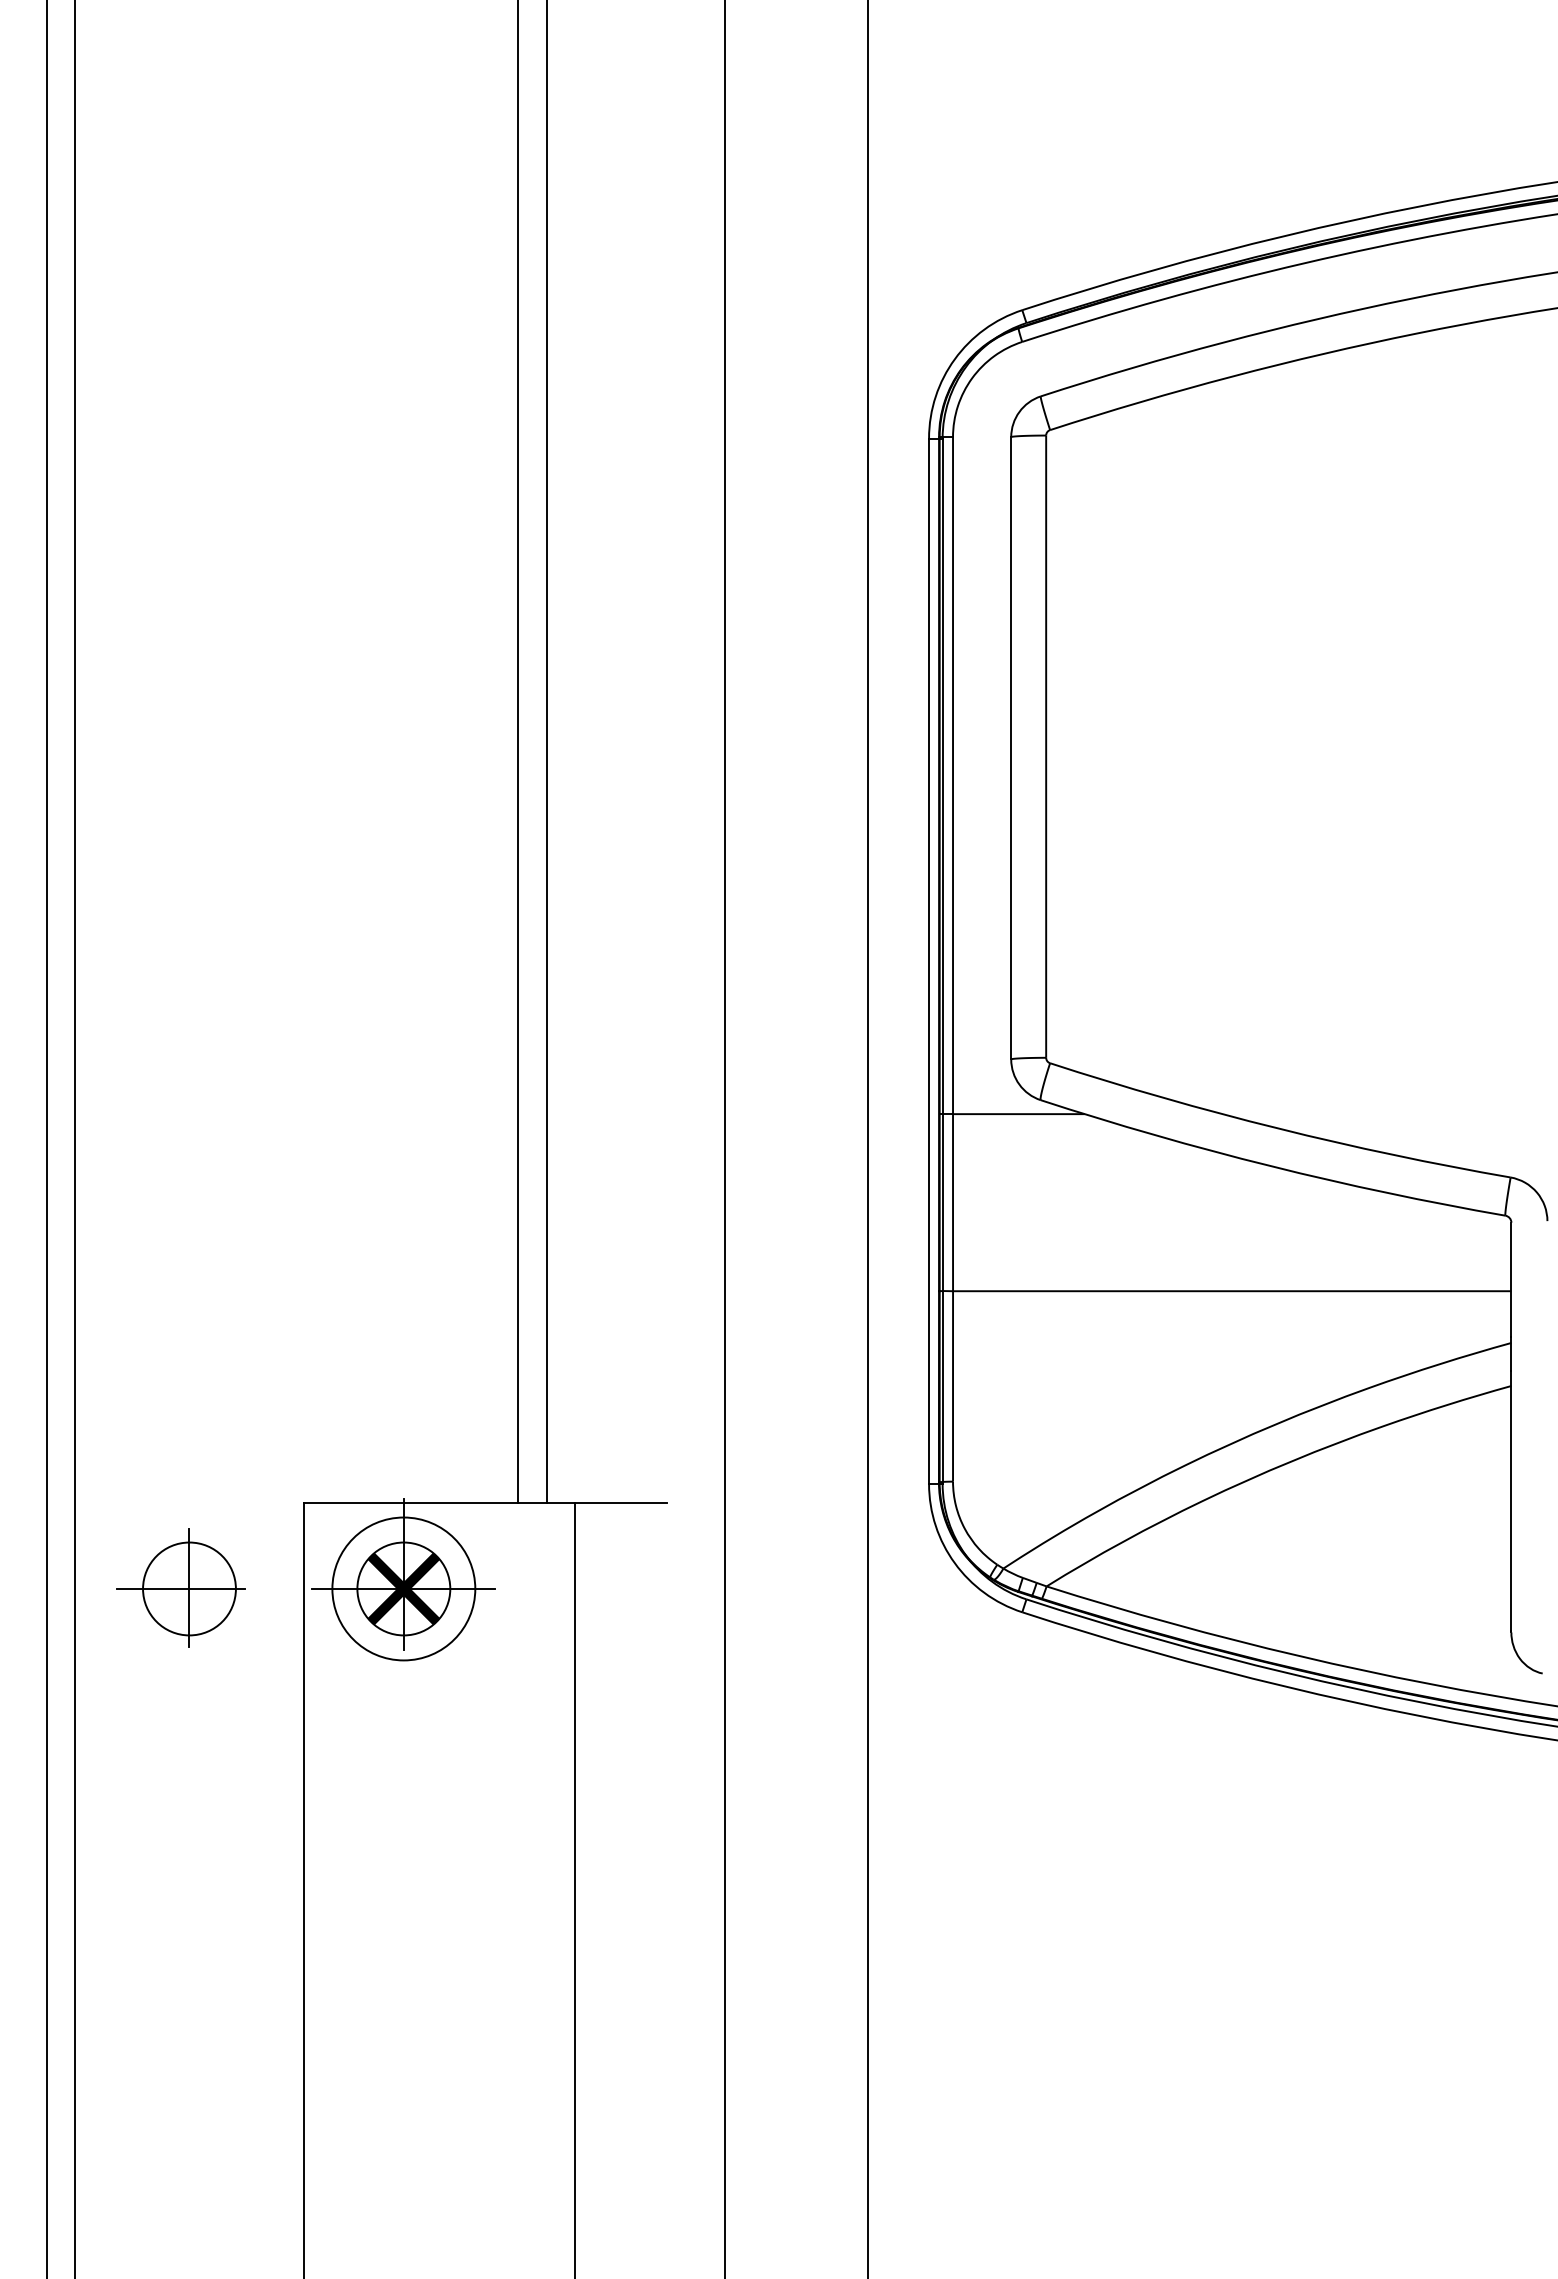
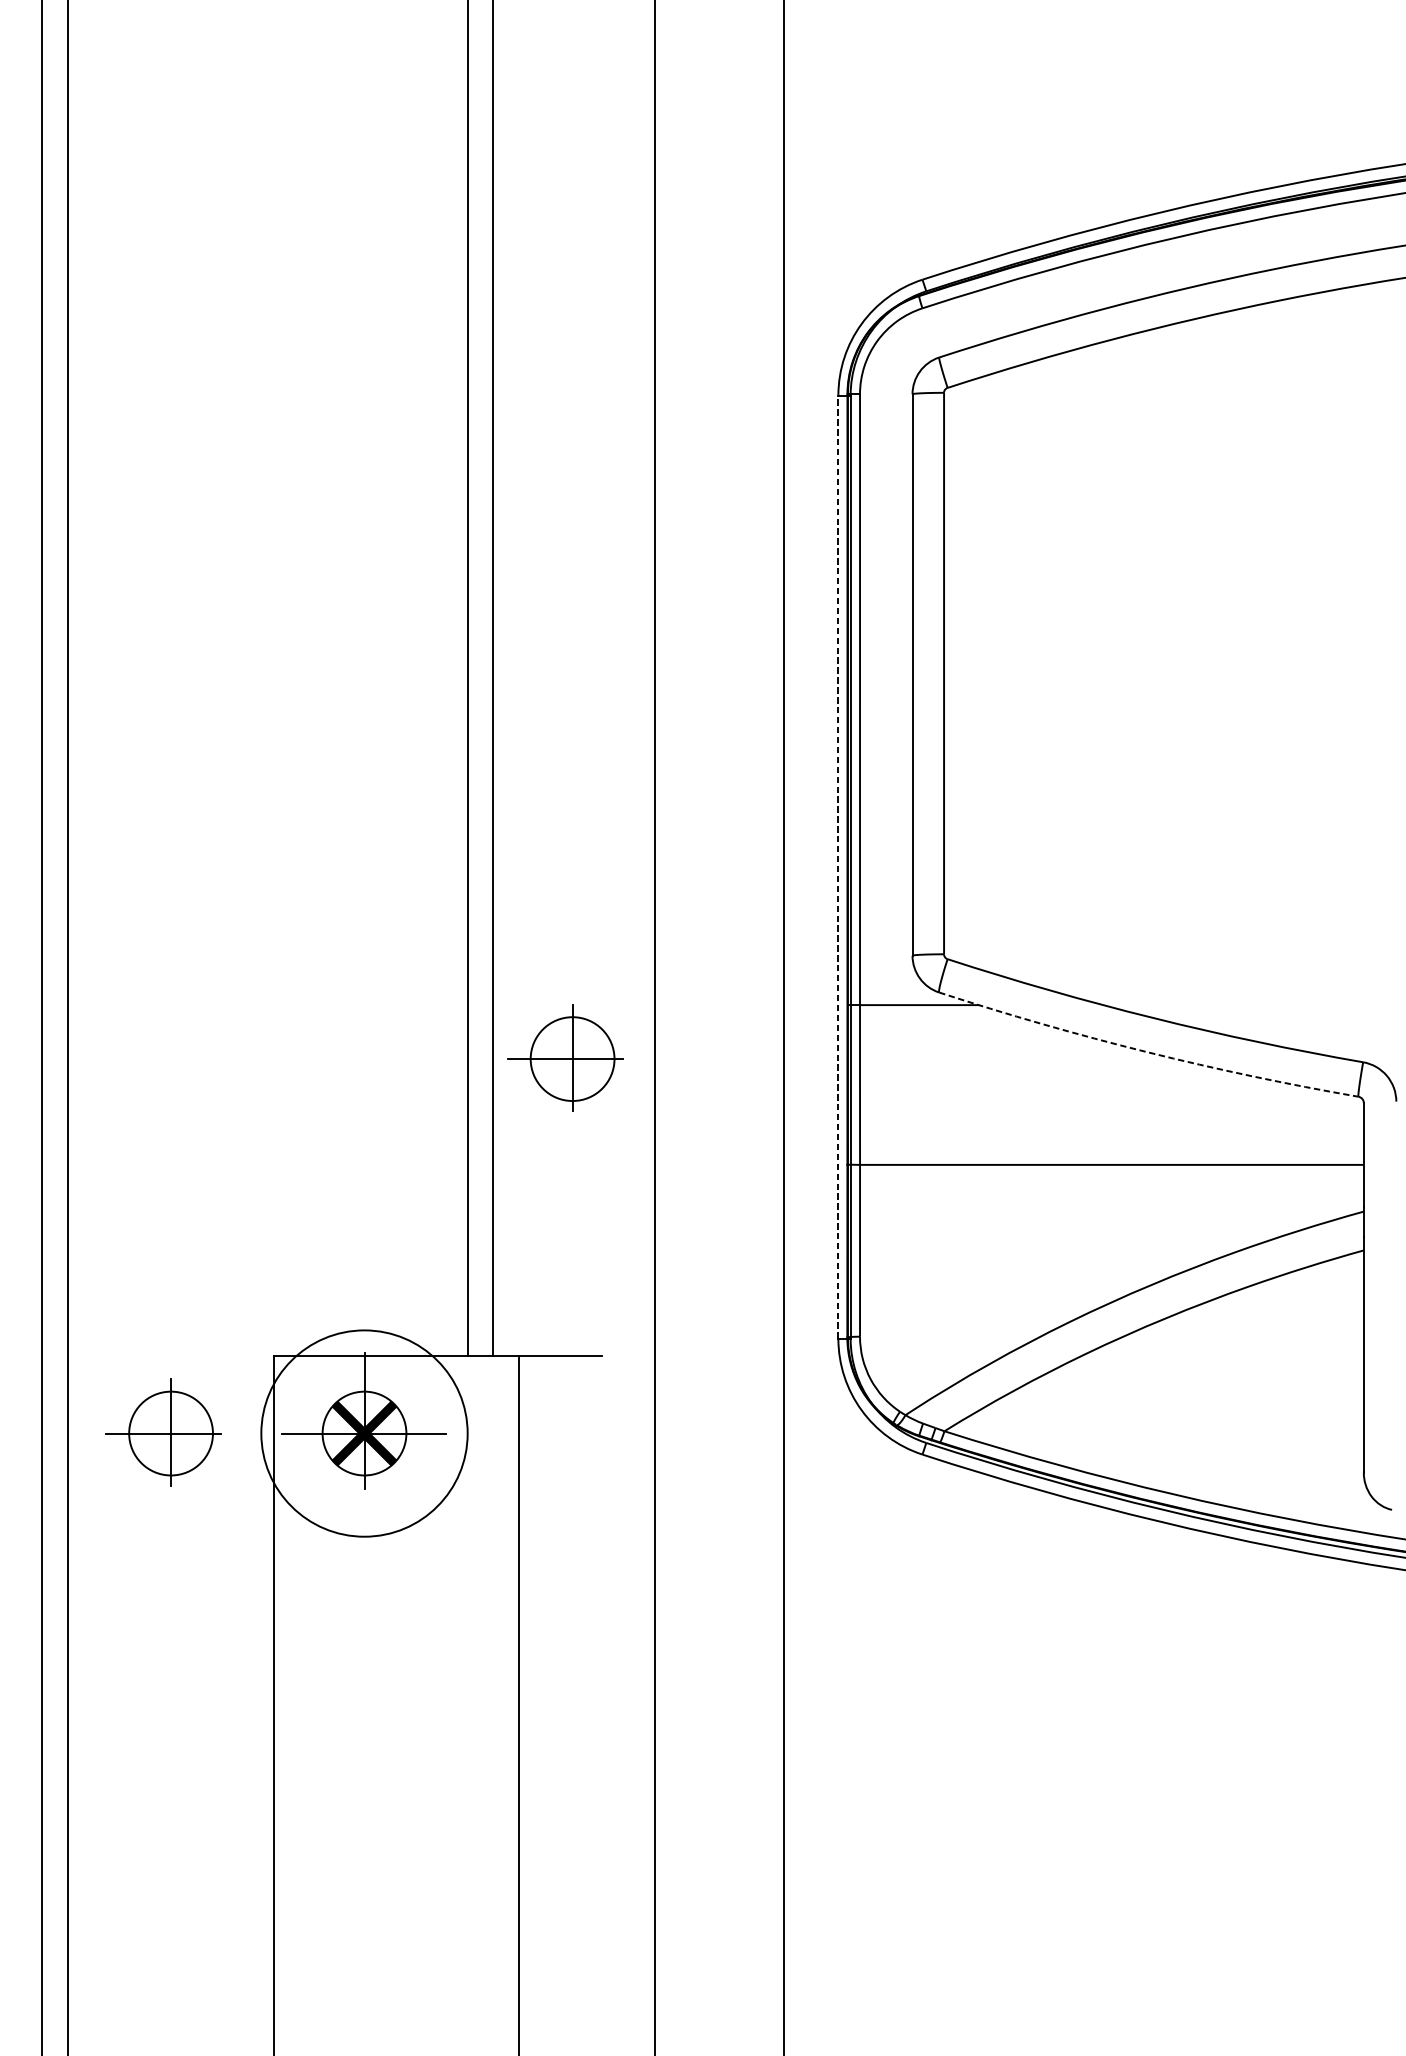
line: (929, 961) -> (838, 867), solid -> dashed
arc: (1271, 1166) -> (1147, 1052), solid -> dashed
part: (625, 1172) -> (564, 1057), added
circle: (403, 1588) -> (364, 1433), size x1.6

